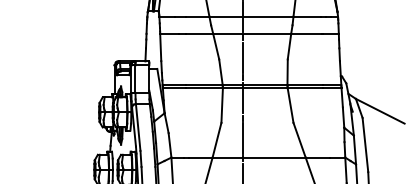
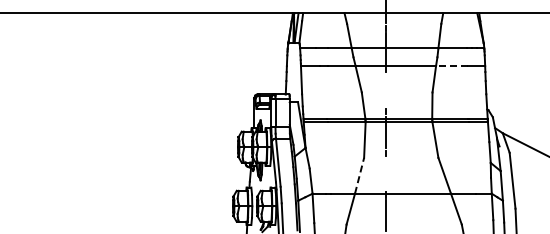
line: (306, 34) -> (451, 66), solid -> dashed
line: (243, 57) -> (386, 90), removed
line: (243, 137) -> (386, 173), removed
line: (216, 139) -> (359, 175), solid -> dashed

